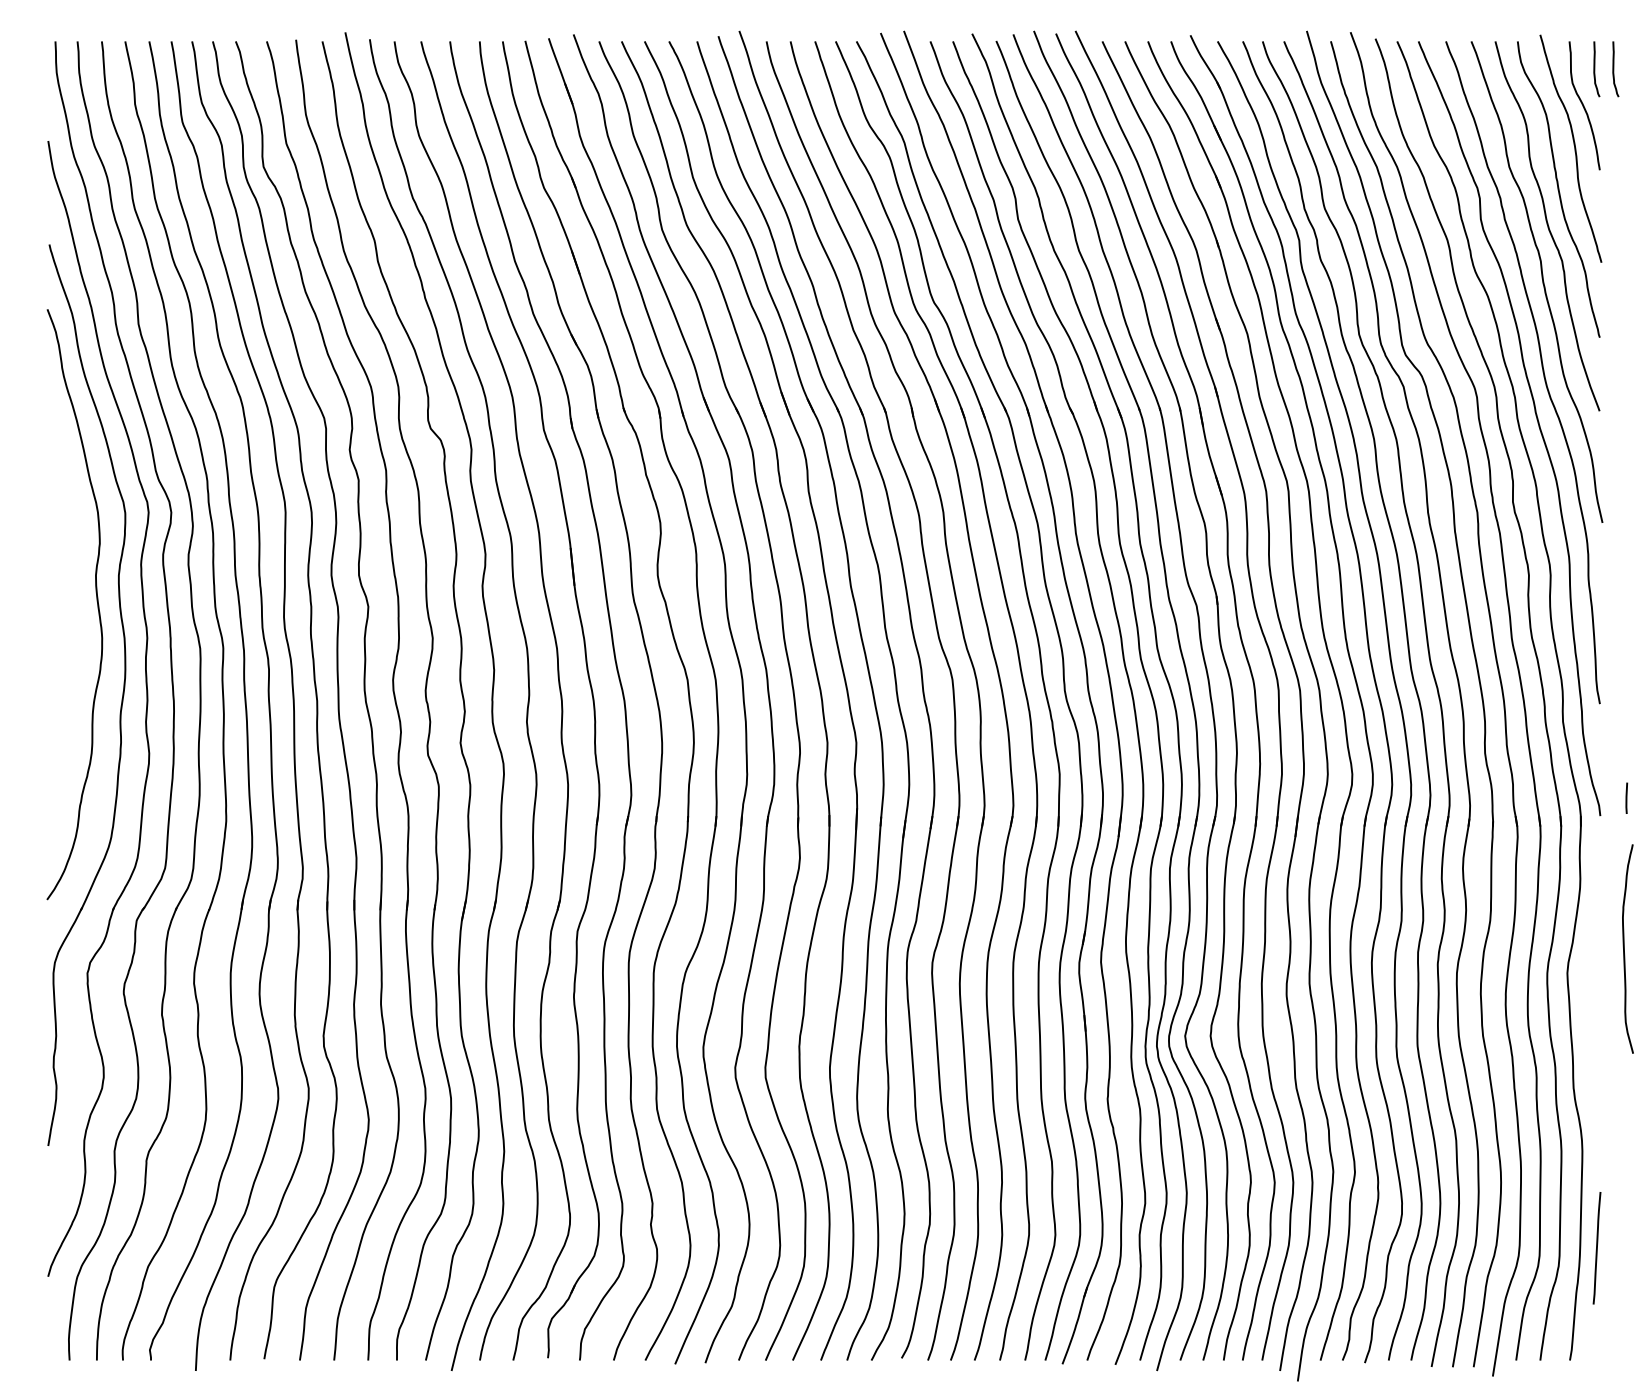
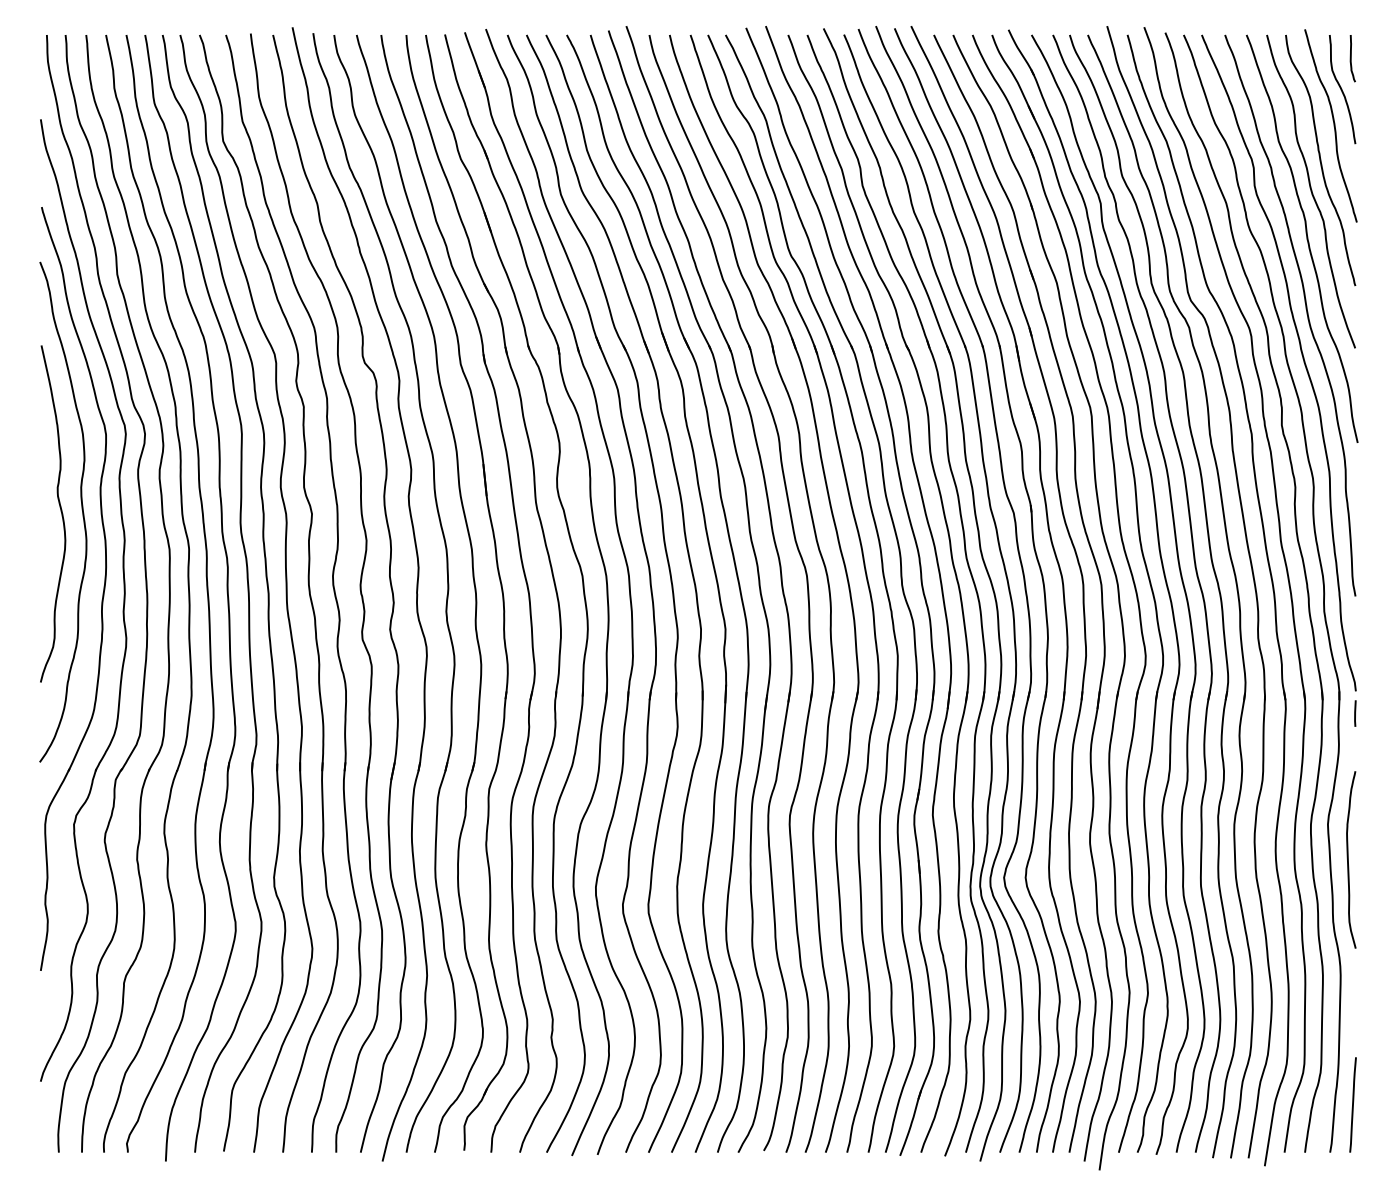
curve: (1614, 69) -> (1367, 58), removed
curve: (71, 603) -> (60, 511), added
line: (1626, 797) -> (1355, 712), moved
curve: (1624, 948) -> (1348, 859), moved
line: (1596, 1248) -> (1352, 1105), moved

